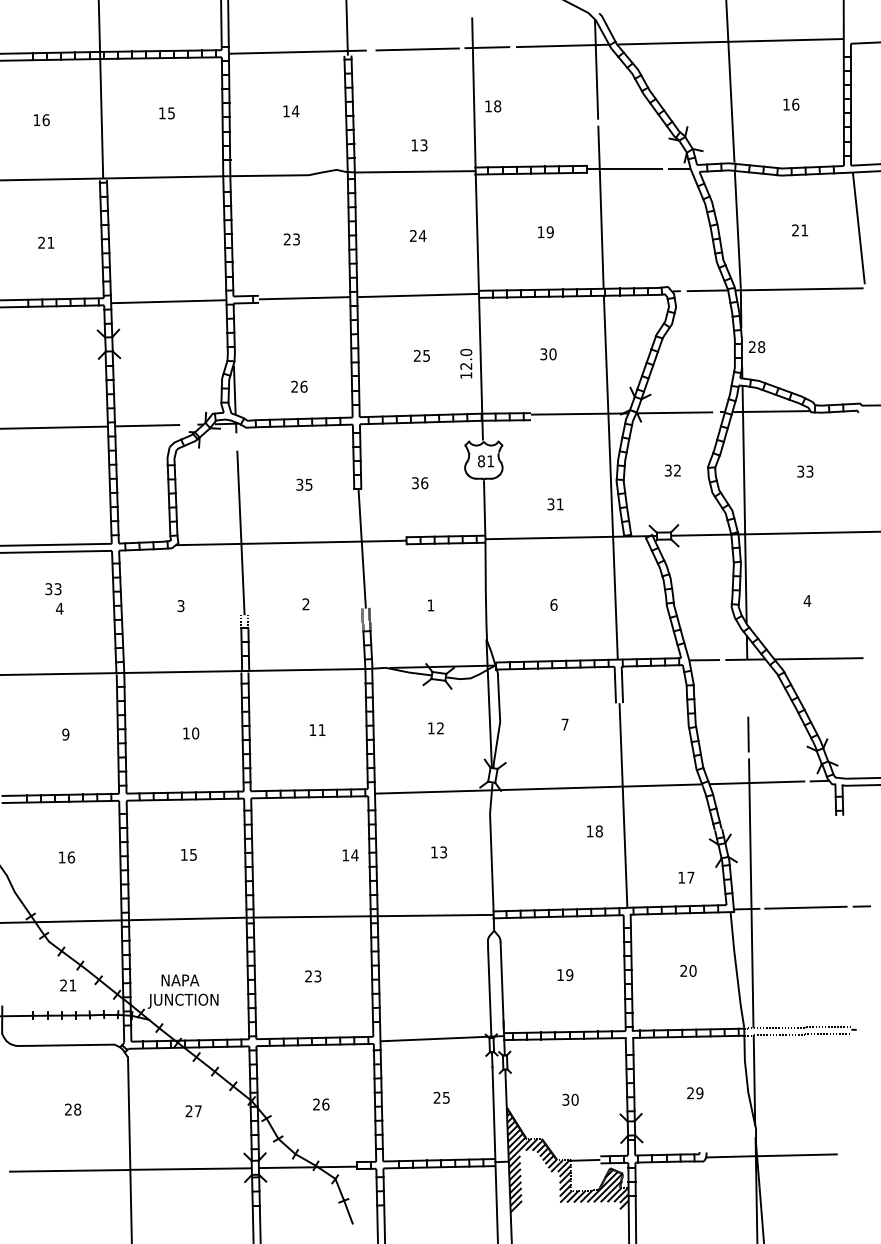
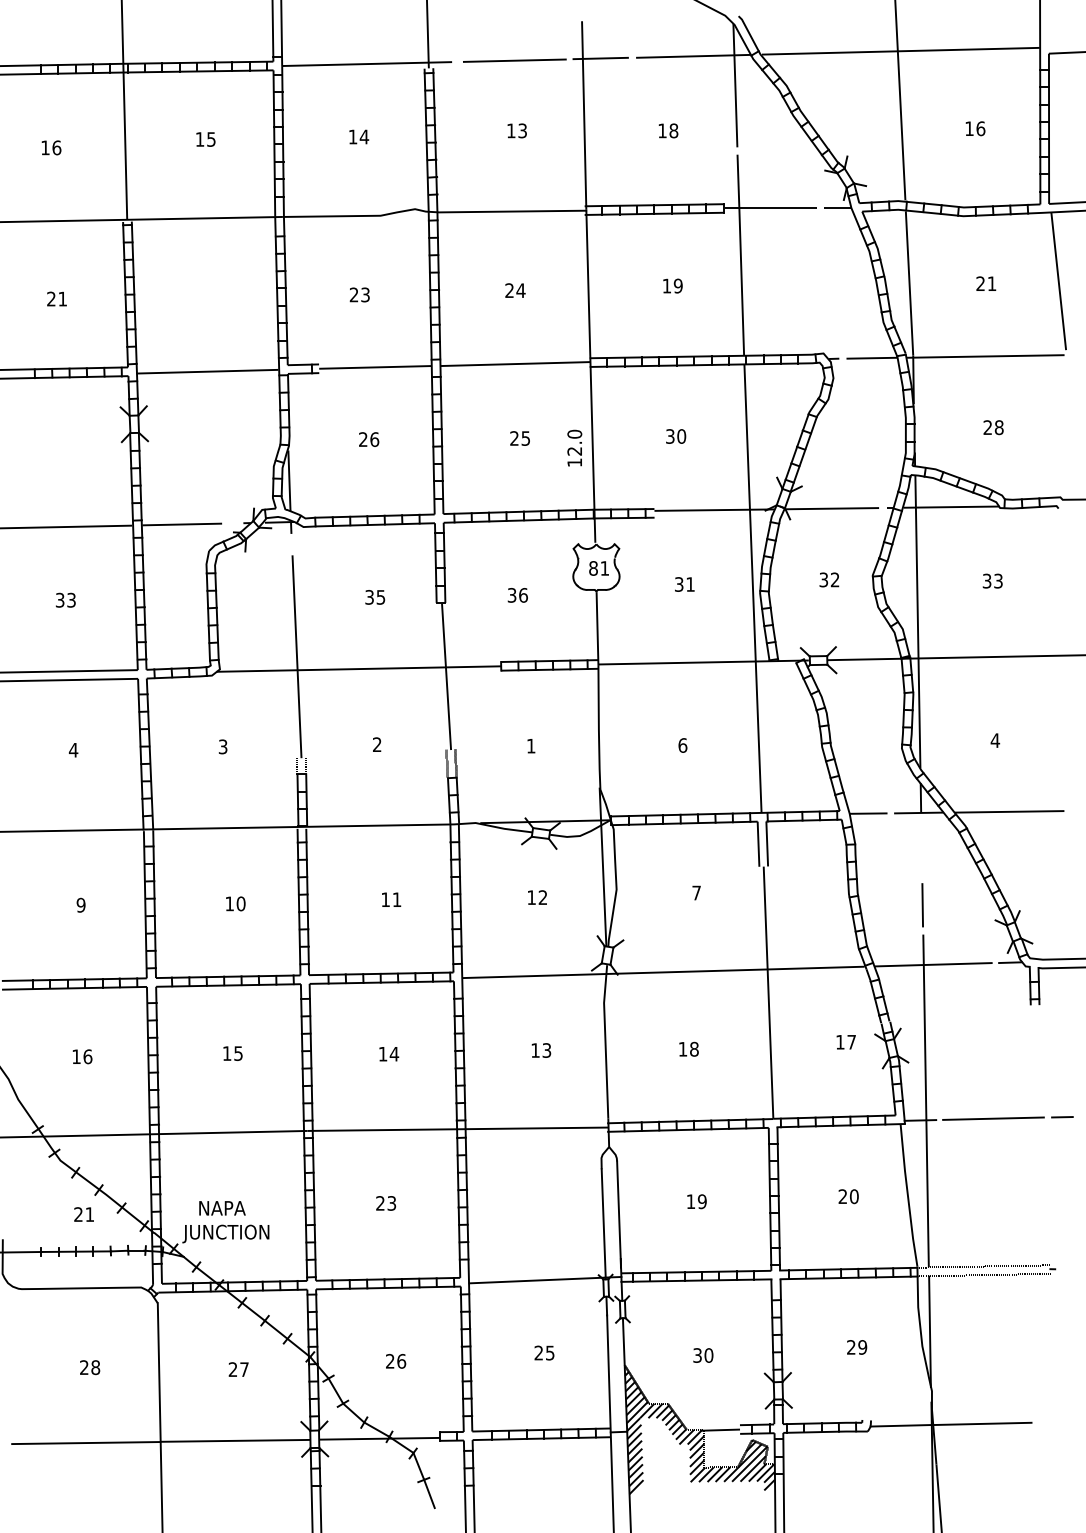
text: (493, 106) -> (668, 131), moved
text: (419, 145) -> (517, 131), moved
text: (757, 347) -> (994, 428), moved
text: (299, 386) -> (369, 439), moved
text: (555, 504) -> (684, 584), moved
text: (53, 589) -> (65, 600), moved
text: (594, 831) -> (688, 1049), moved
text: (350, 855) -> (388, 1054), moved
text: (686, 877) -> (846, 1042), moved

